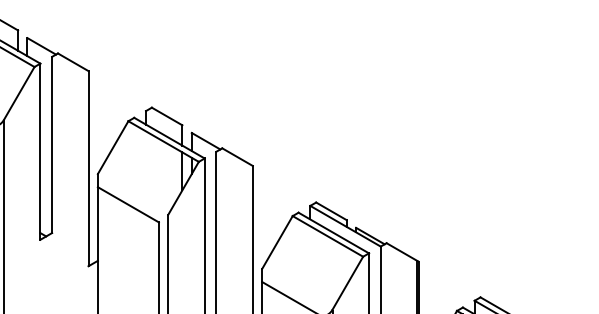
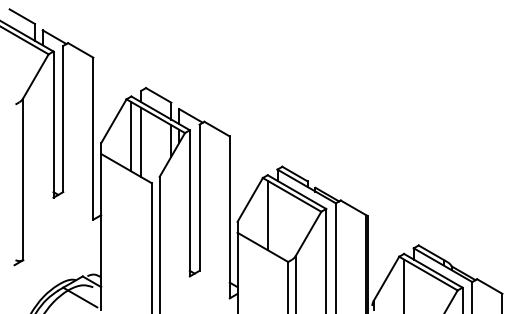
line: (134, 166) -> (131, 136), added
line: (146, 173) -> (141, 142), added
line: (298, 261) -> (267, 215), added

